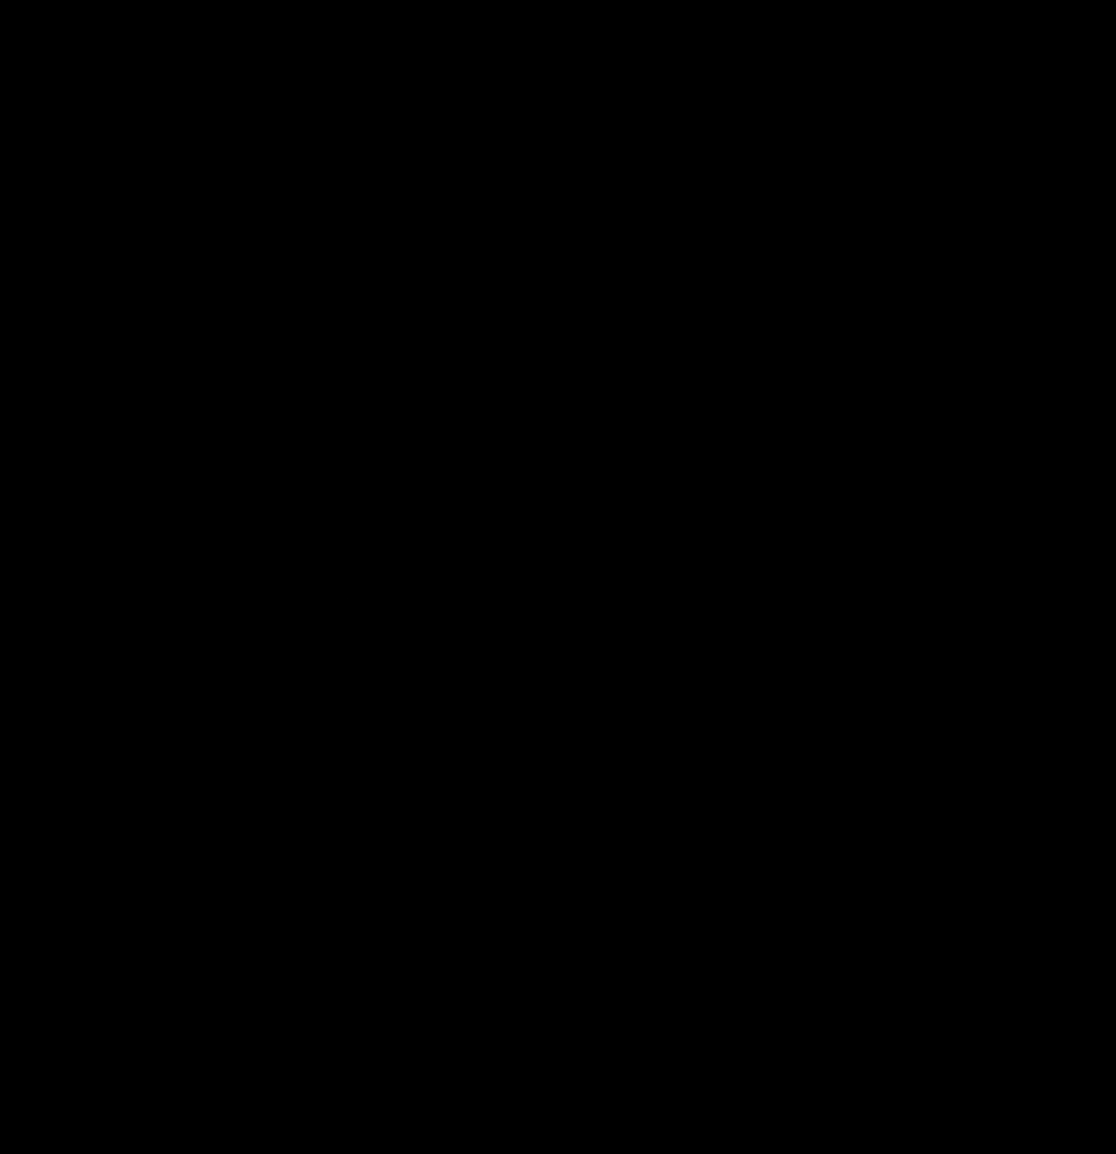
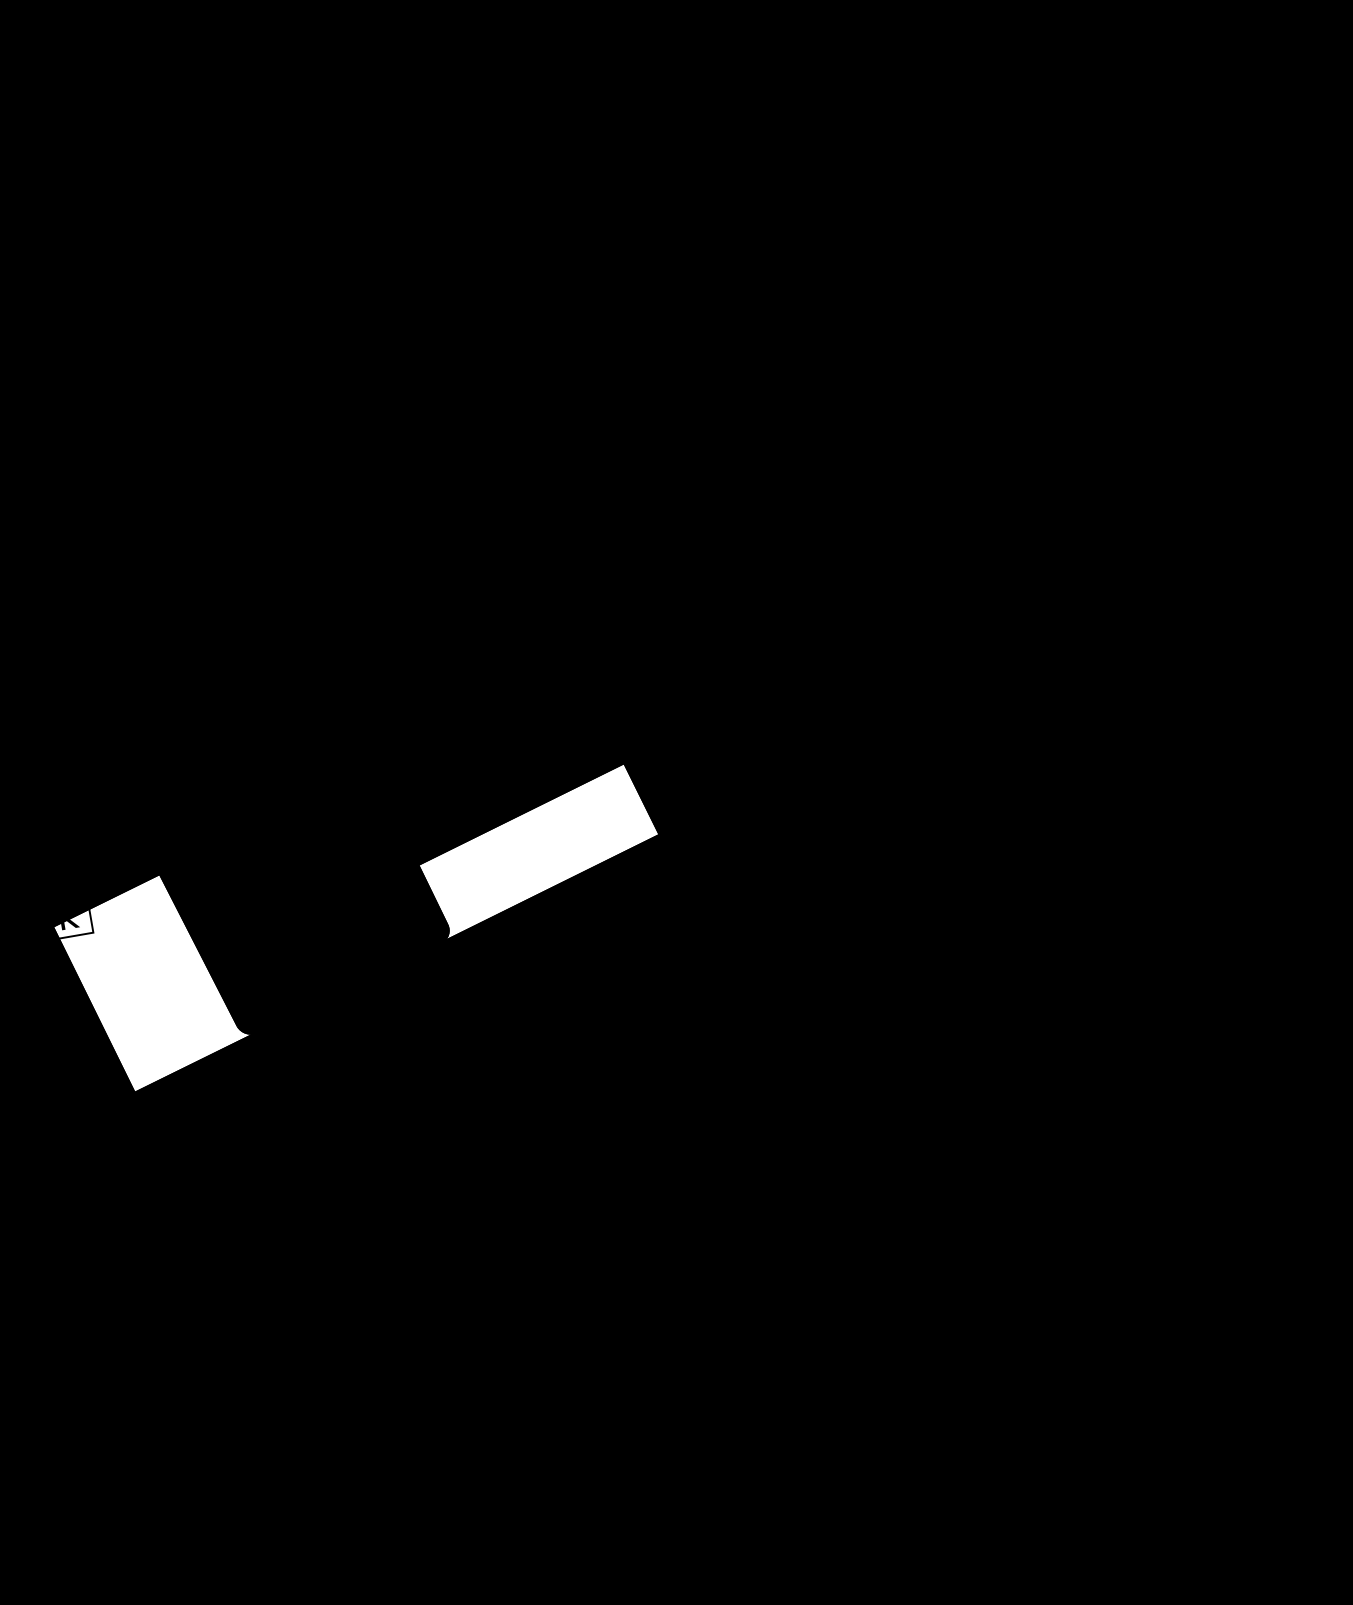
fill: (576, 513) -> (538, 851), removed
fill: (295, 557) -> (154, 981), removed

